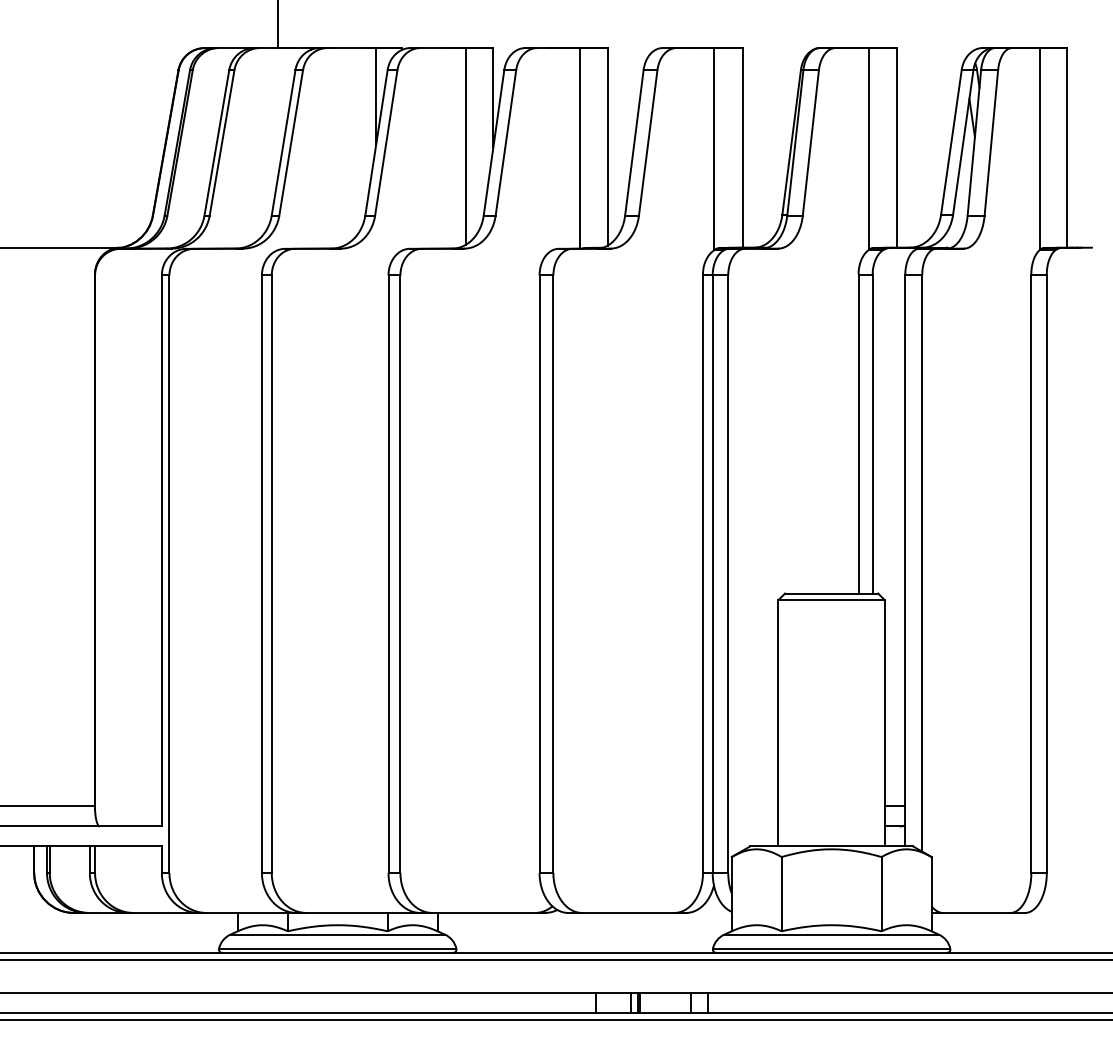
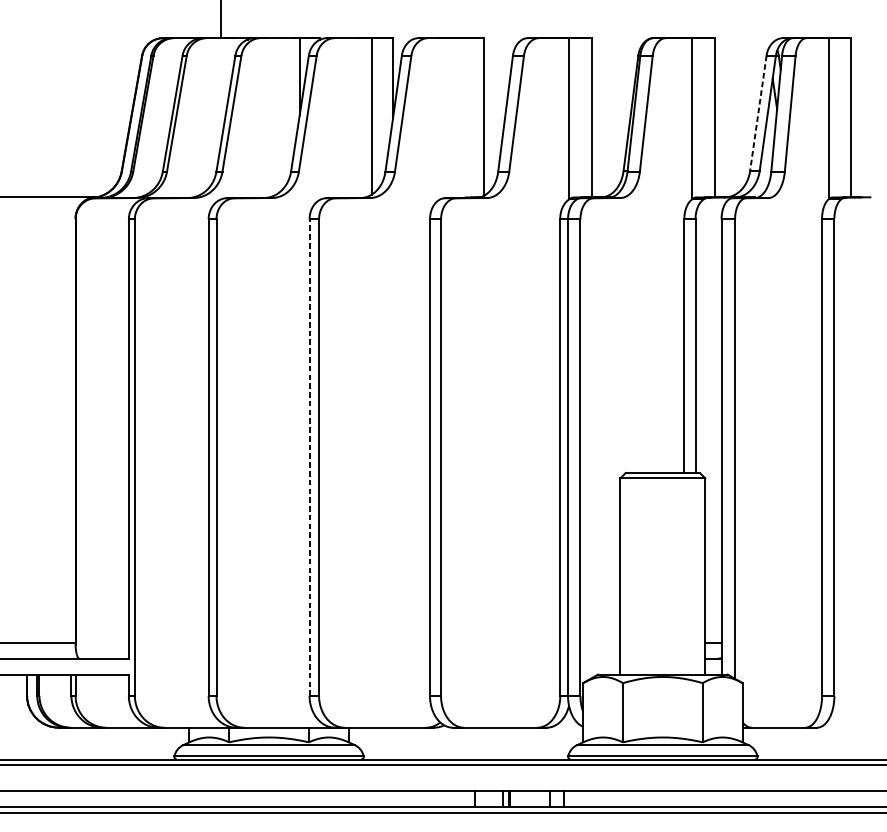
line: (951, 142) -> (758, 113), solid -> dashed
line: (579, 148) -> (461, 118), removed
line: (388, 574) -> (309, 457), solid -> dashed

